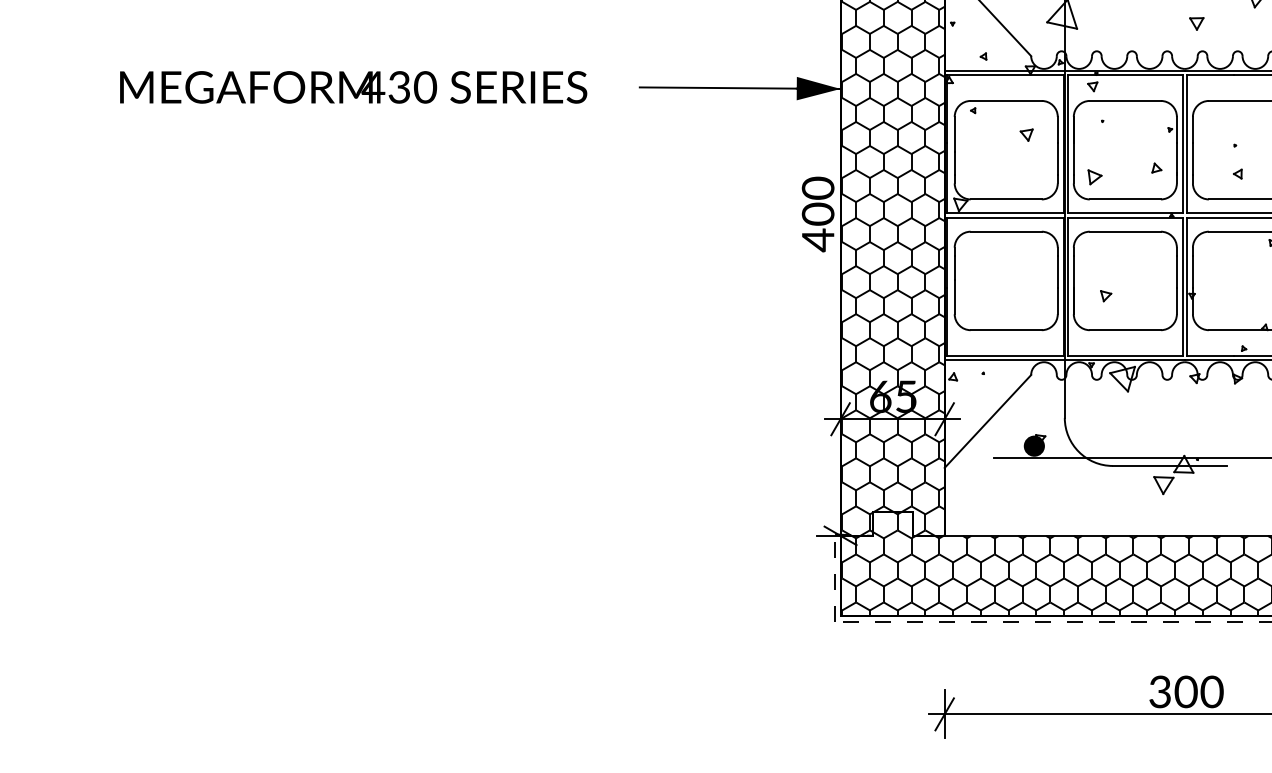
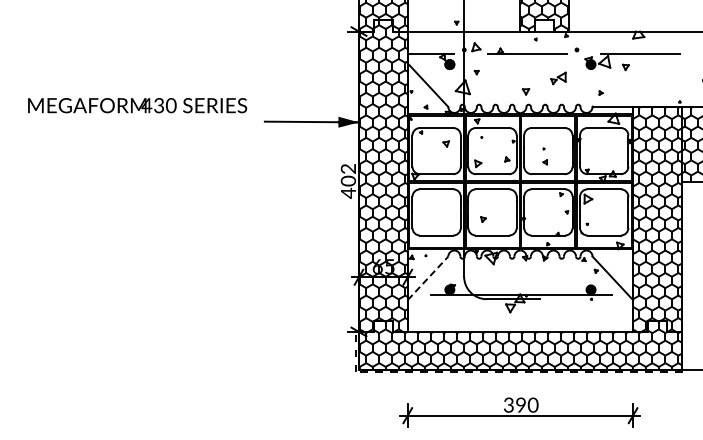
text: (353, 87) -> (137, 105), moved
text: (818, 187) -> (348, 168), 400 -> 402
line: (988, 421) -> (428, 278), solid -> dashed
text: (1185, 692) -> (520, 405), 300 -> 390

